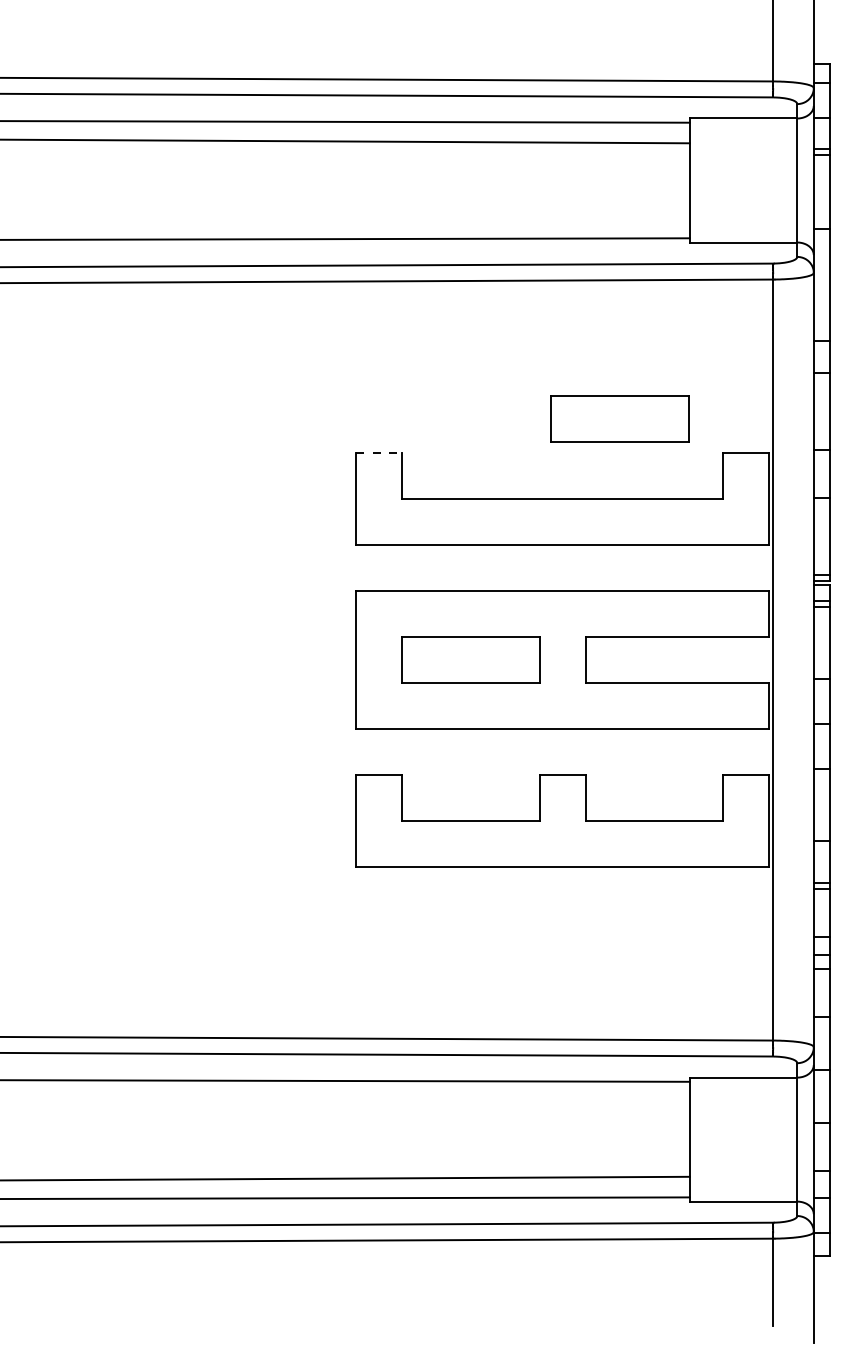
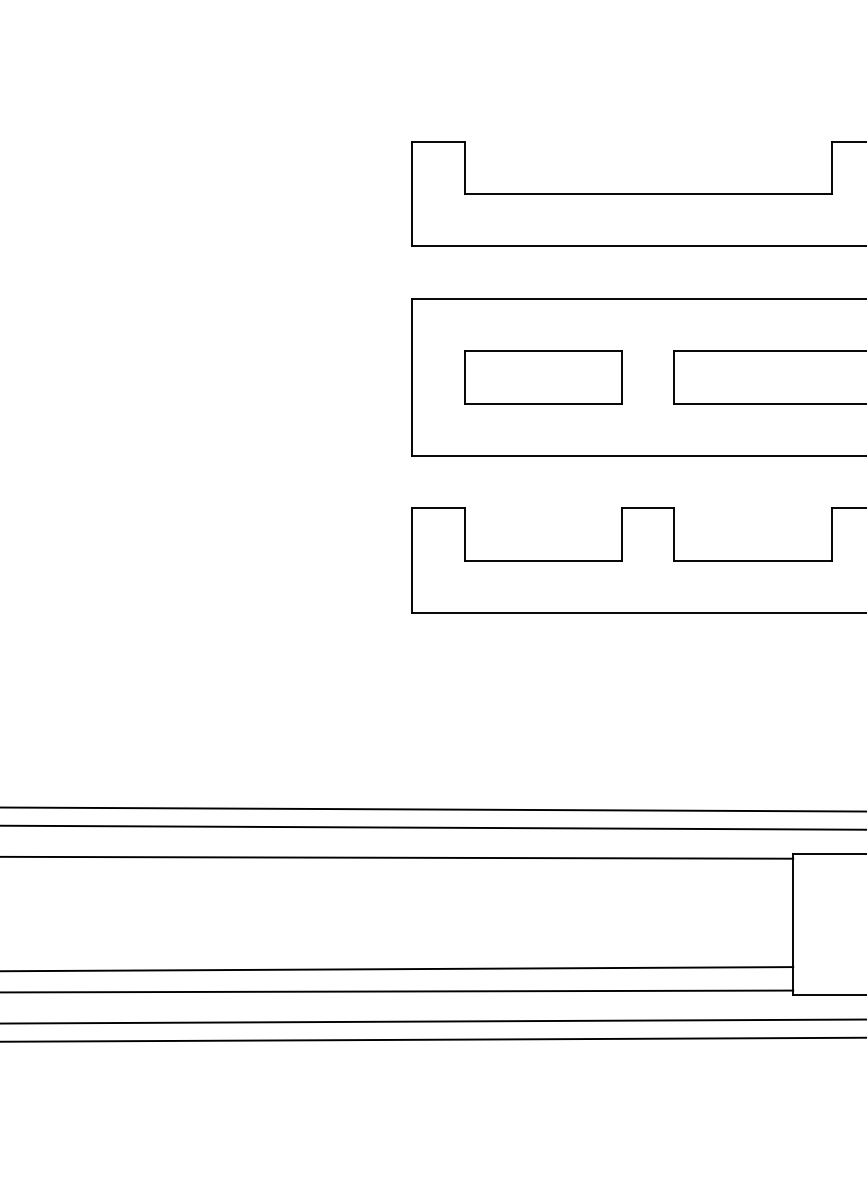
part: (619, 418) -> (712, 101), removed
line: (378, 453) -> (438, 141), dashed -> solid

